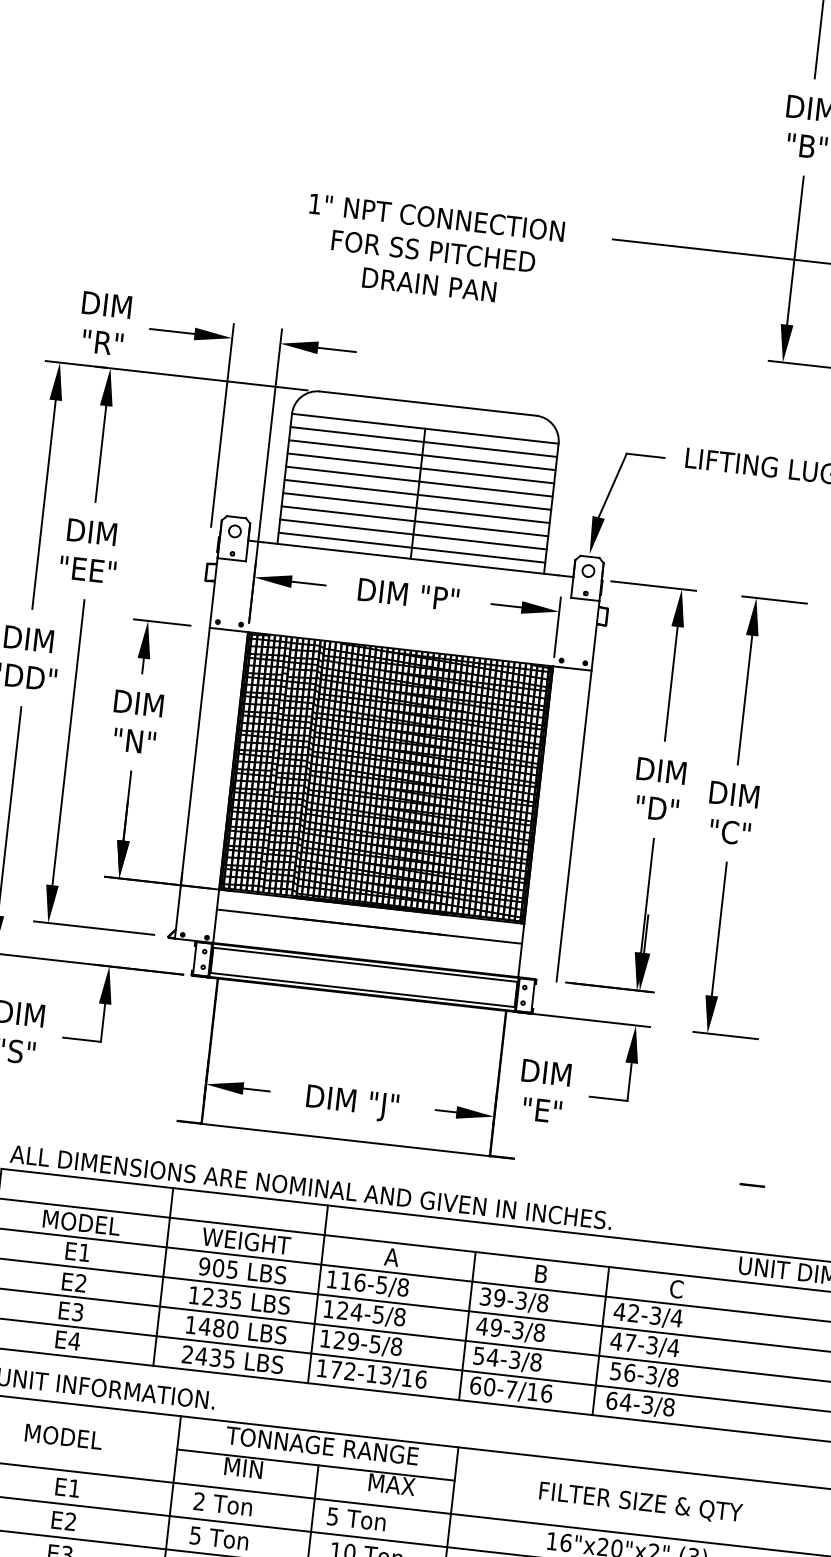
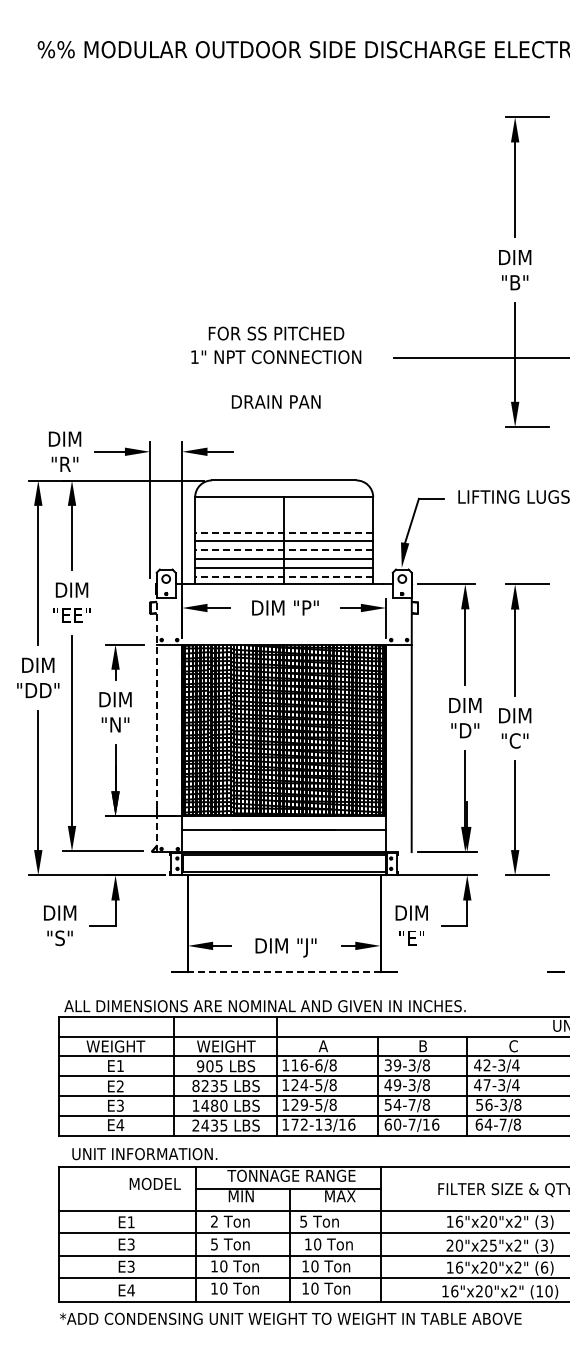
text: (433, 251) -> (276, 333), moved
line: (424, 442) -> (284, 506), removed
line: (422, 454) -> (284, 514), removed
line: (421, 468) -> (284, 523), removed
line: (418, 481) -> (283, 532), solid -> dashed
line: (415, 508) -> (283, 550), solid -> dashed
line: (410, 547) -> (283, 576), solid -> dashed
line: (197, 737) -> (156, 717), solid -> dashed
line: (344, 1140) -> (283, 972), solid -> dashed
text: (80, 1222) -> (115, 1046), MODEL -> WEIGHT
text: (381, 1285) -> (318, 1065), 116-5/8 -> 116-6/8
text: (193, 1296) -> (195, 1086), 1235 -> 8235
text: (513, 1359) -> (411, 1104), 54-3/8 -> 54-7/8
text: (646, 1404) -> (502, 1124), 64-3/8 -> 64-7/8
text: (62, 1435) -> (154, 1183), moved
text: (69, 1521) -> (130, 1244), E2 -> E3

